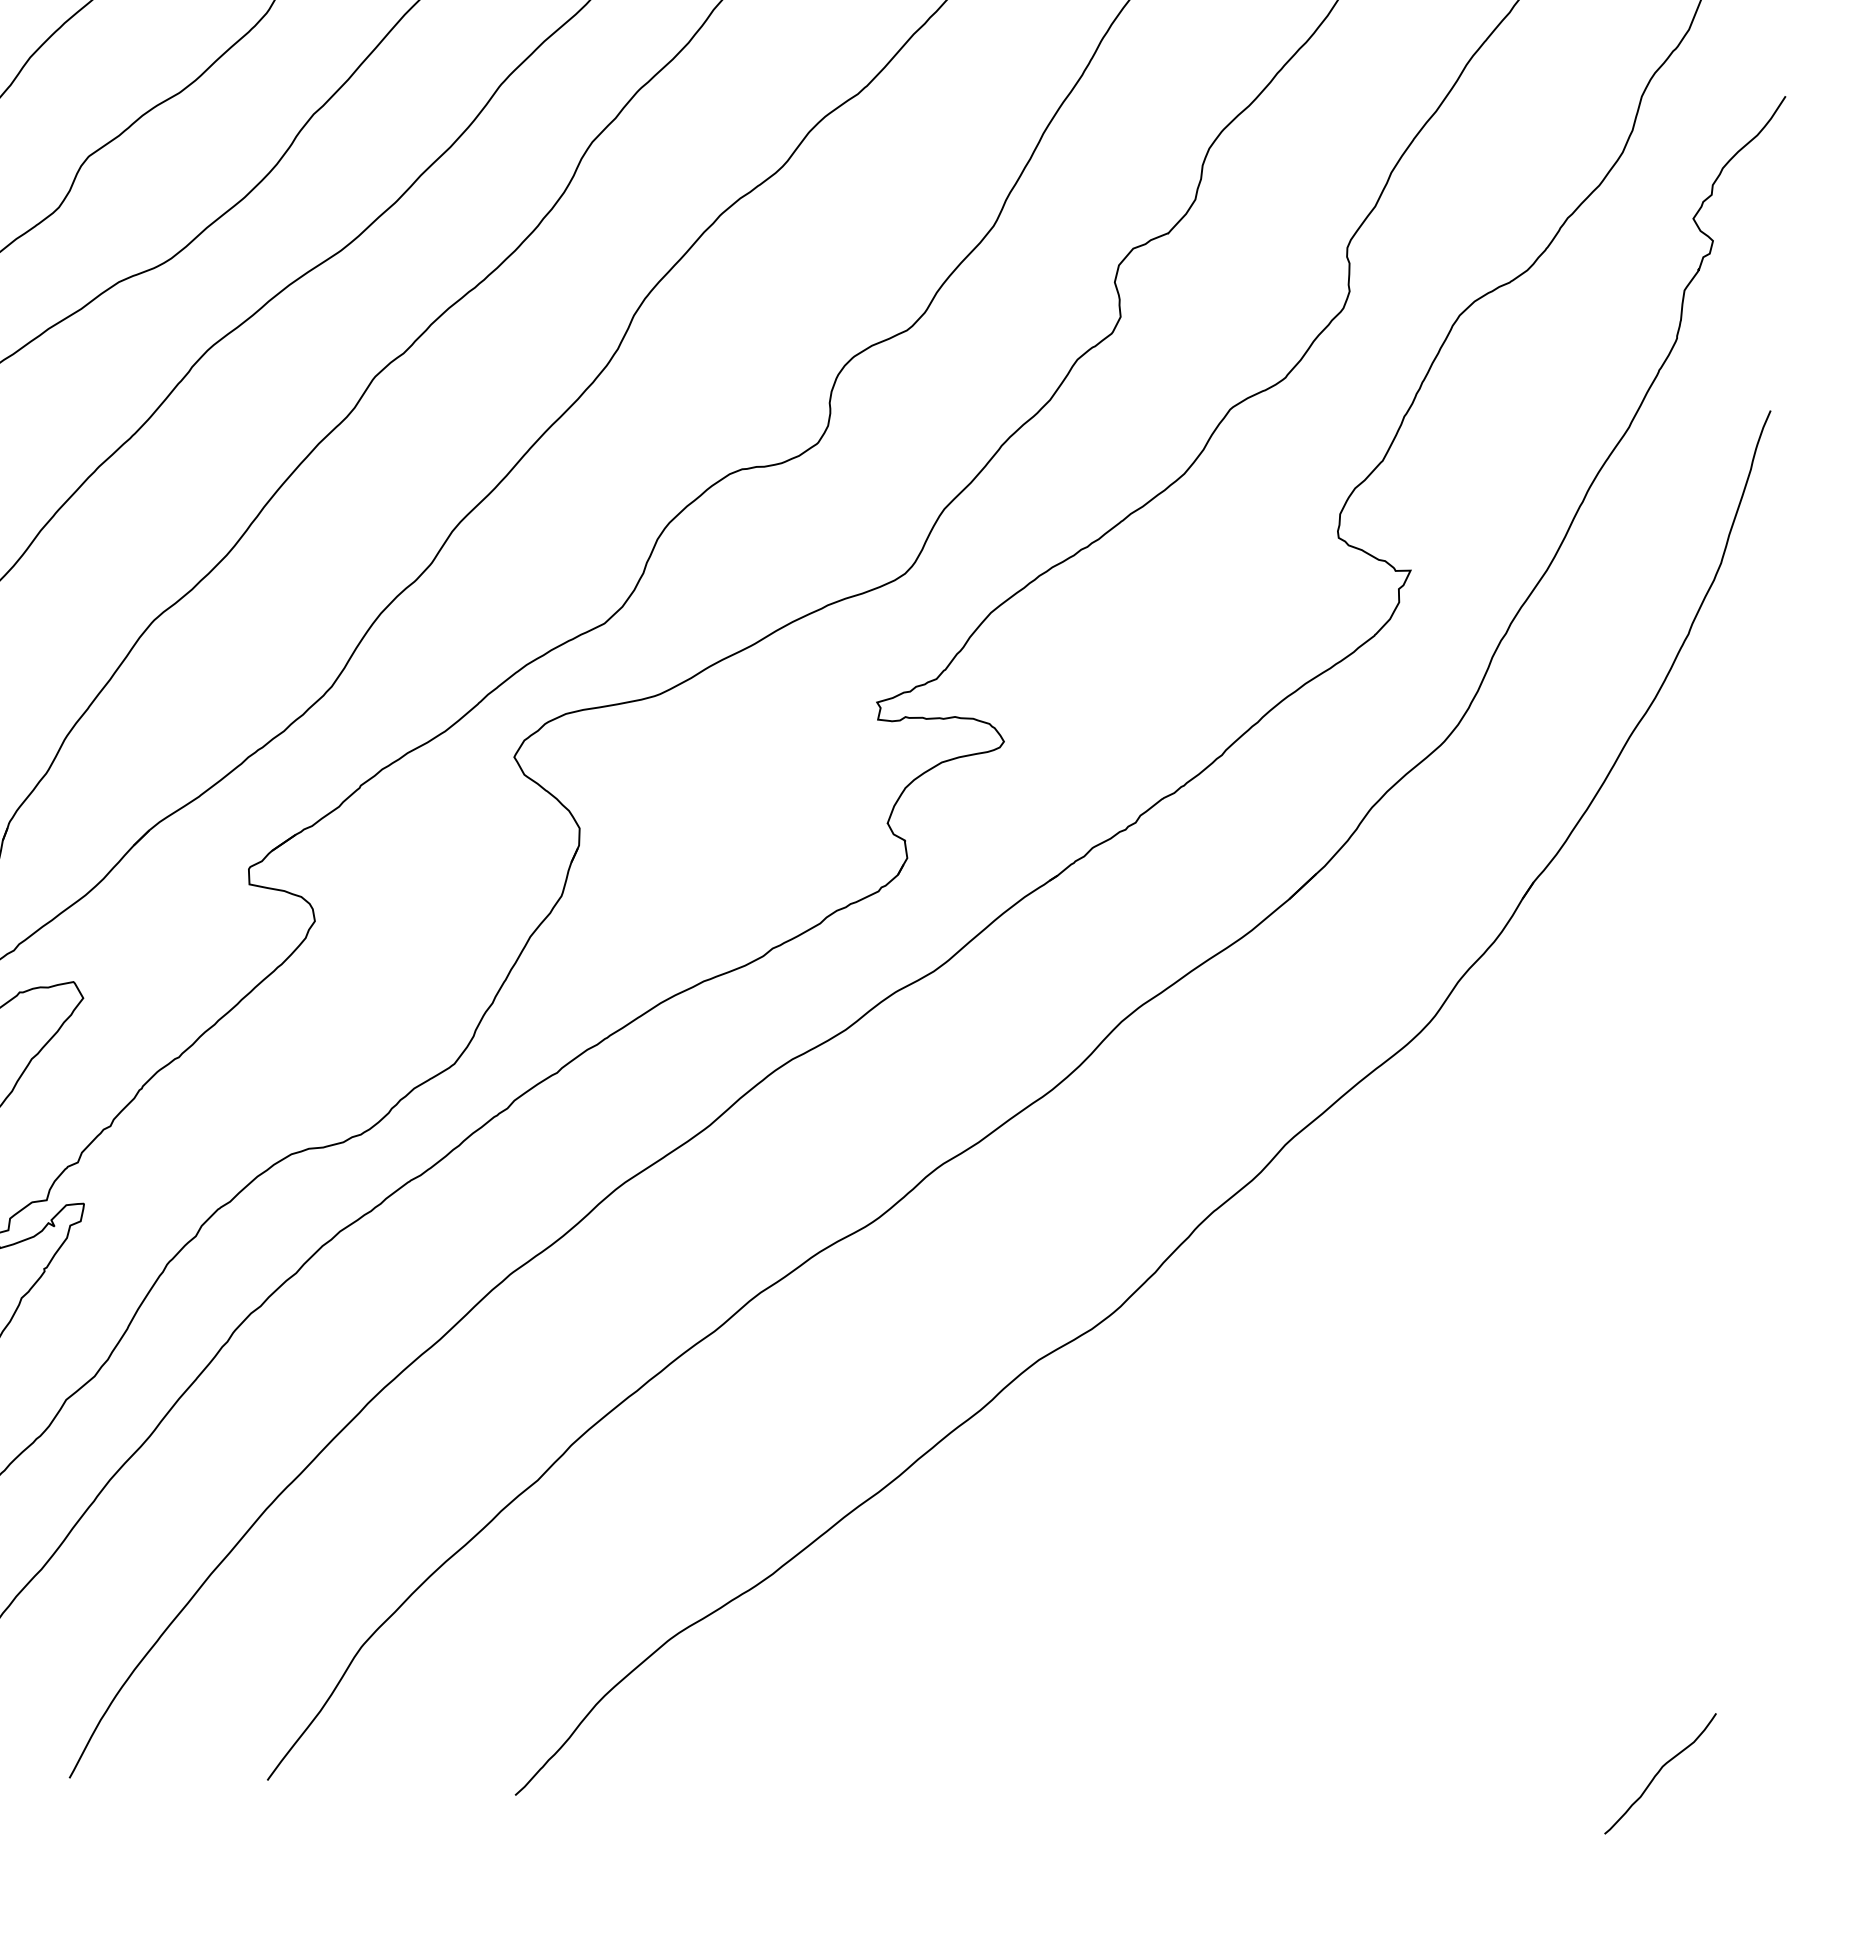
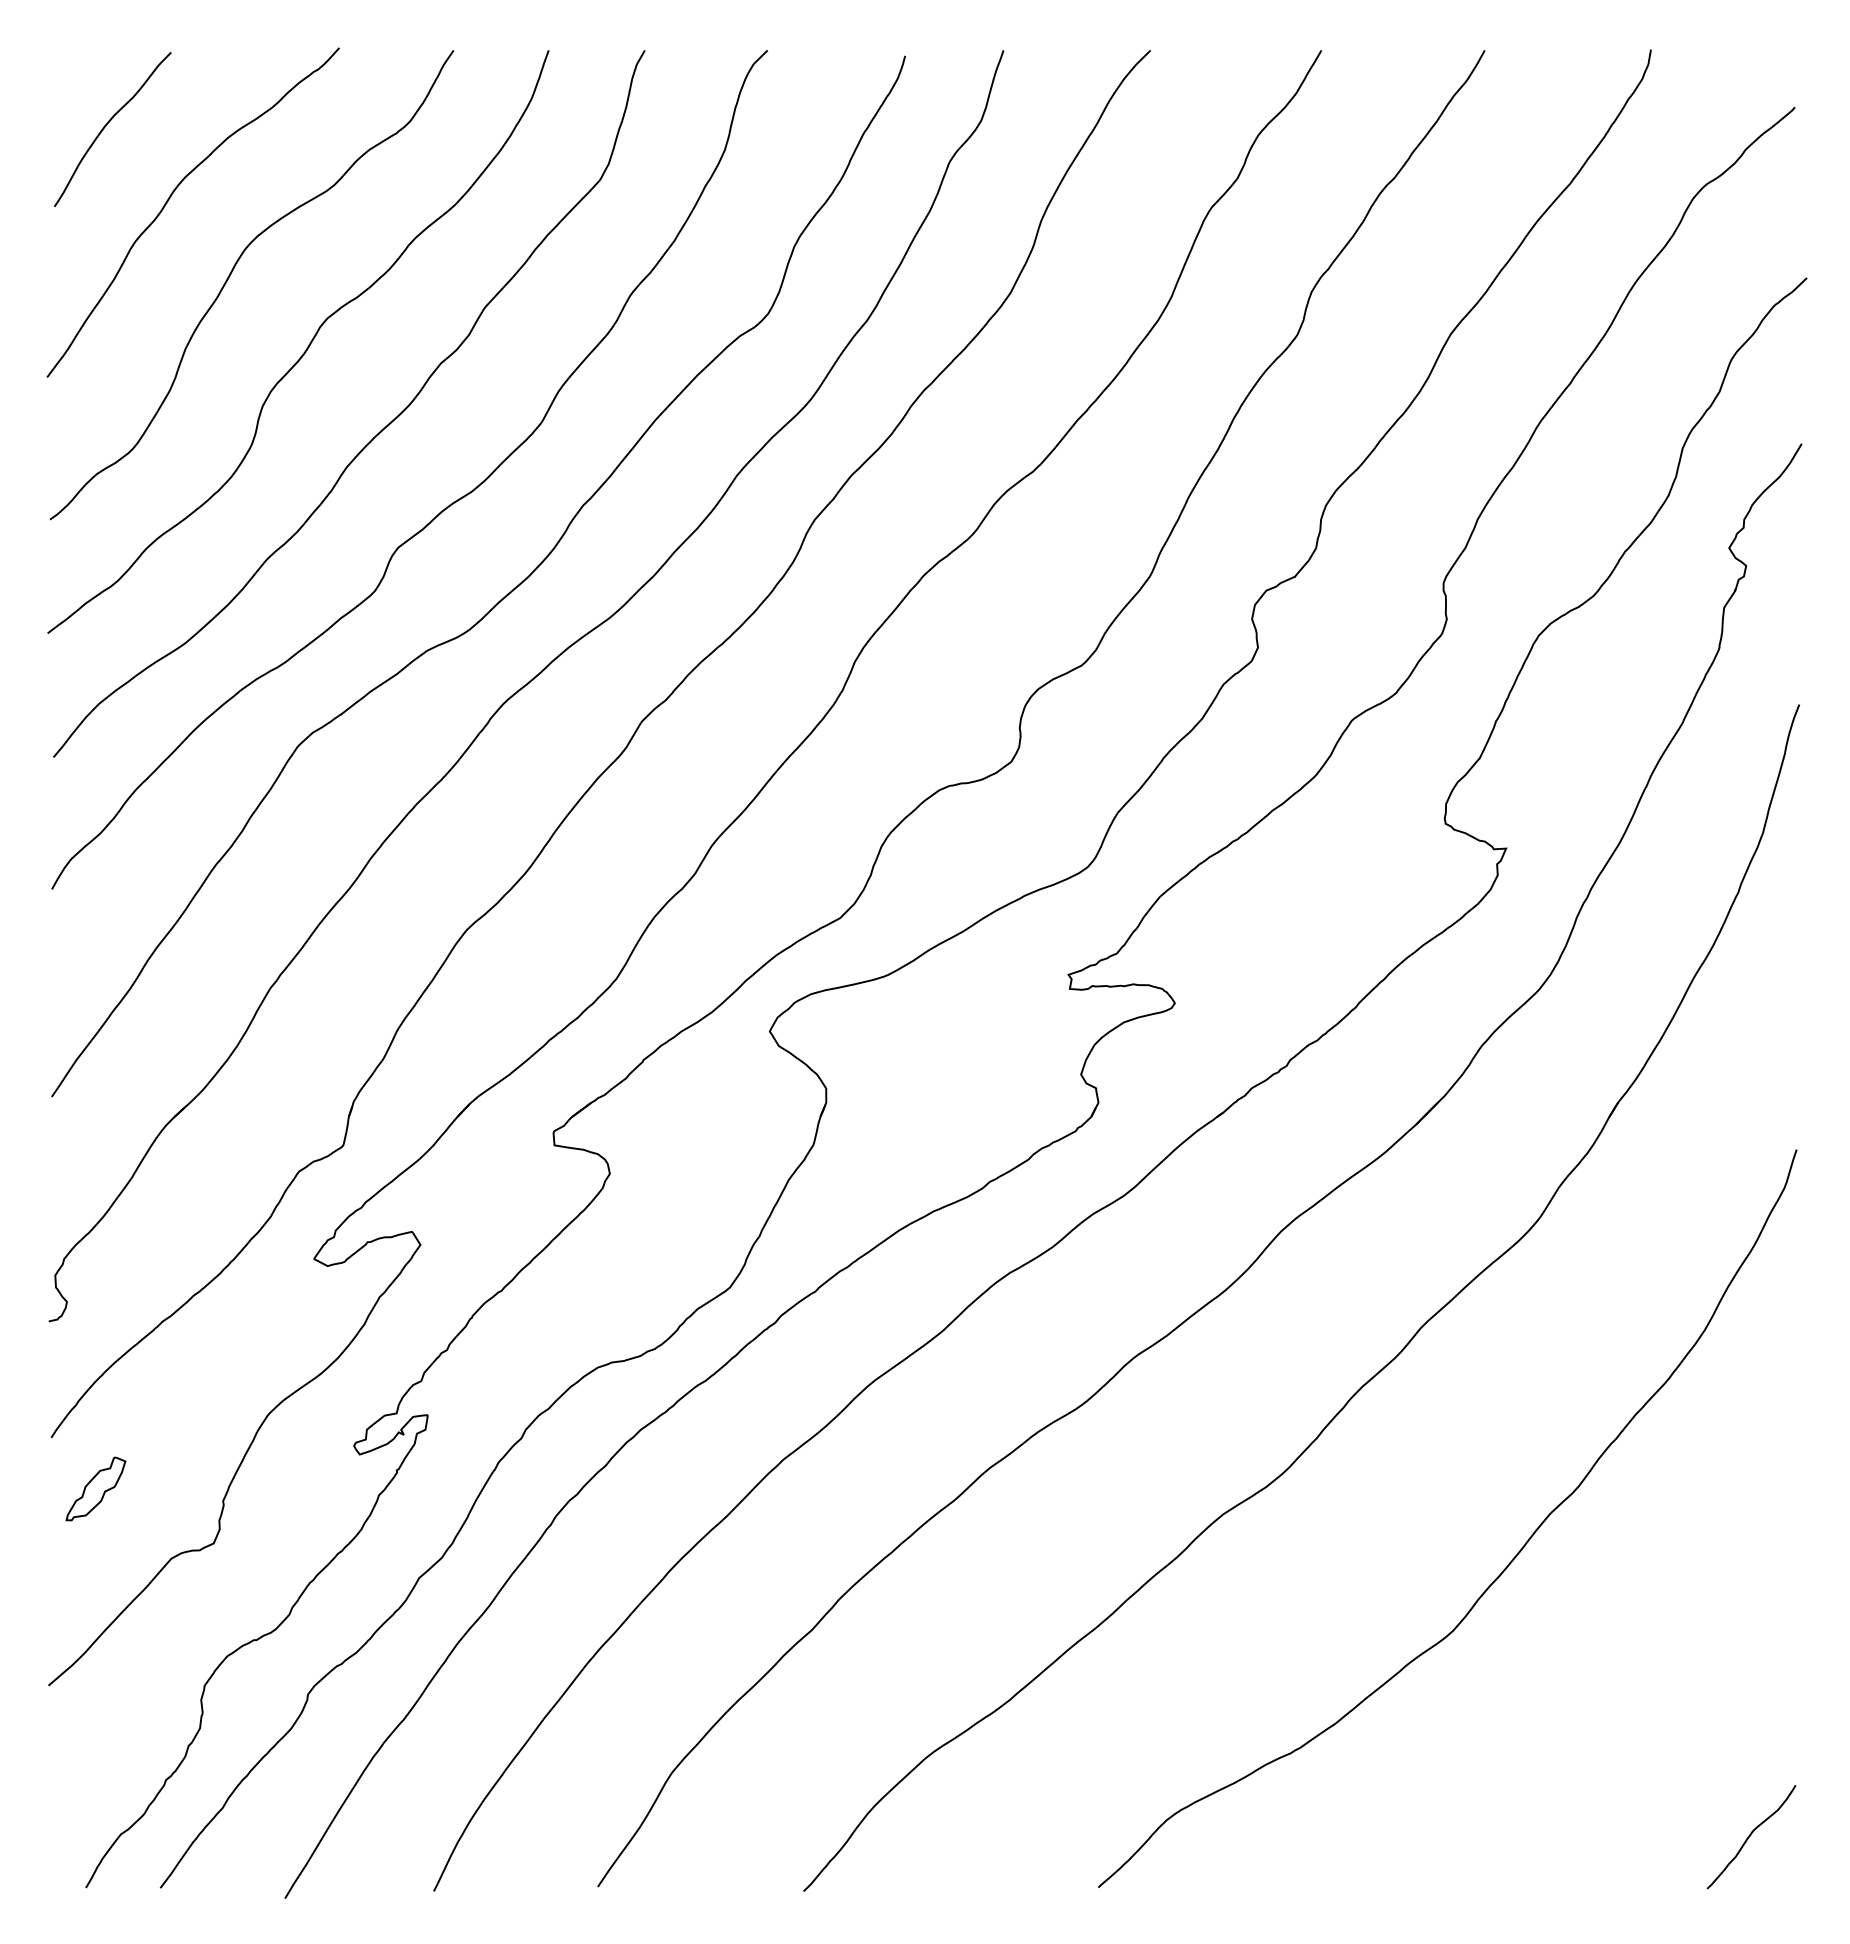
curve: (1372, 1440) -> (1502, 1570), added

